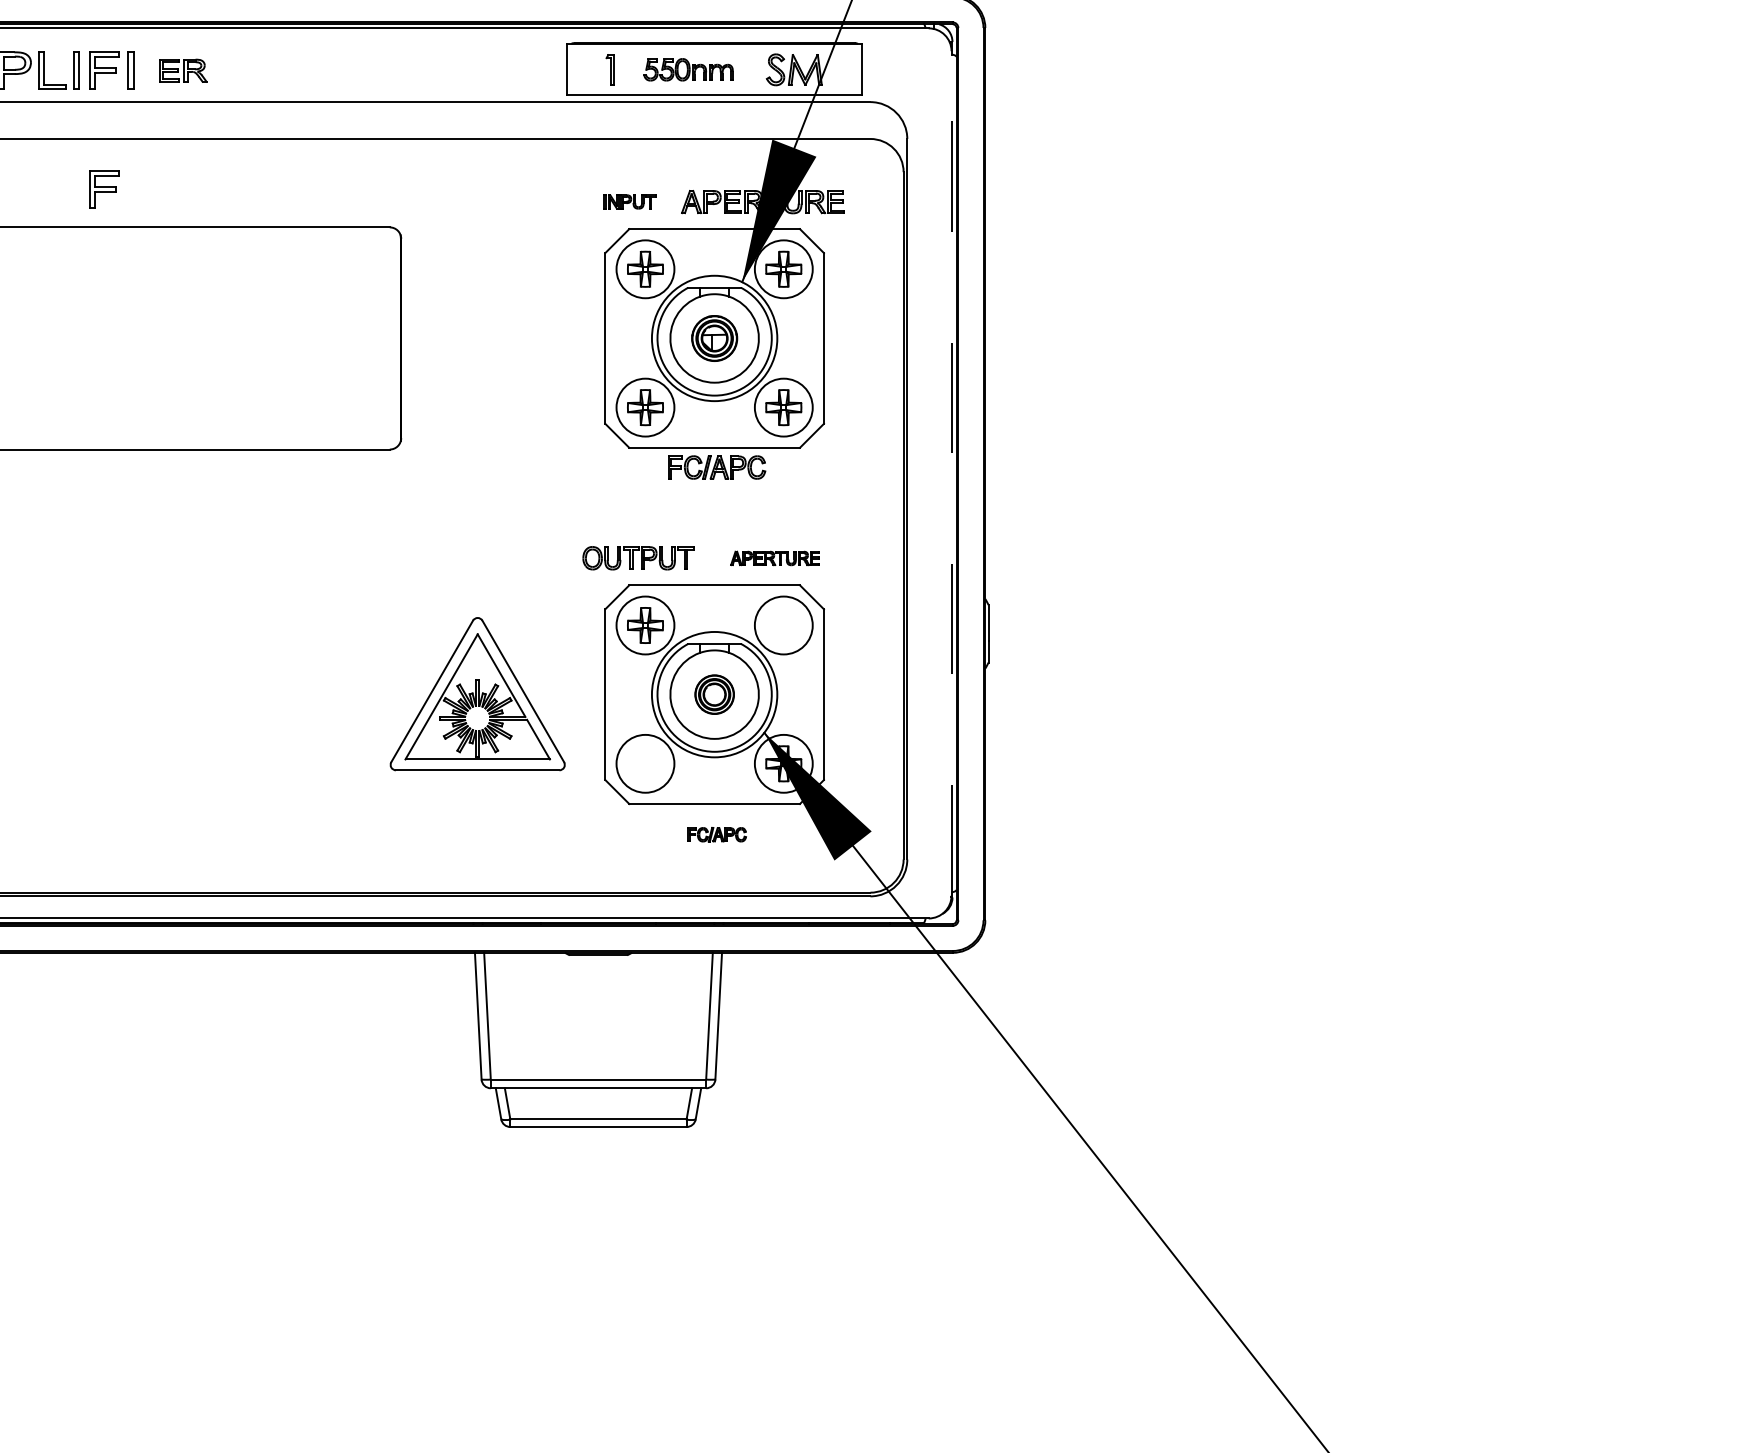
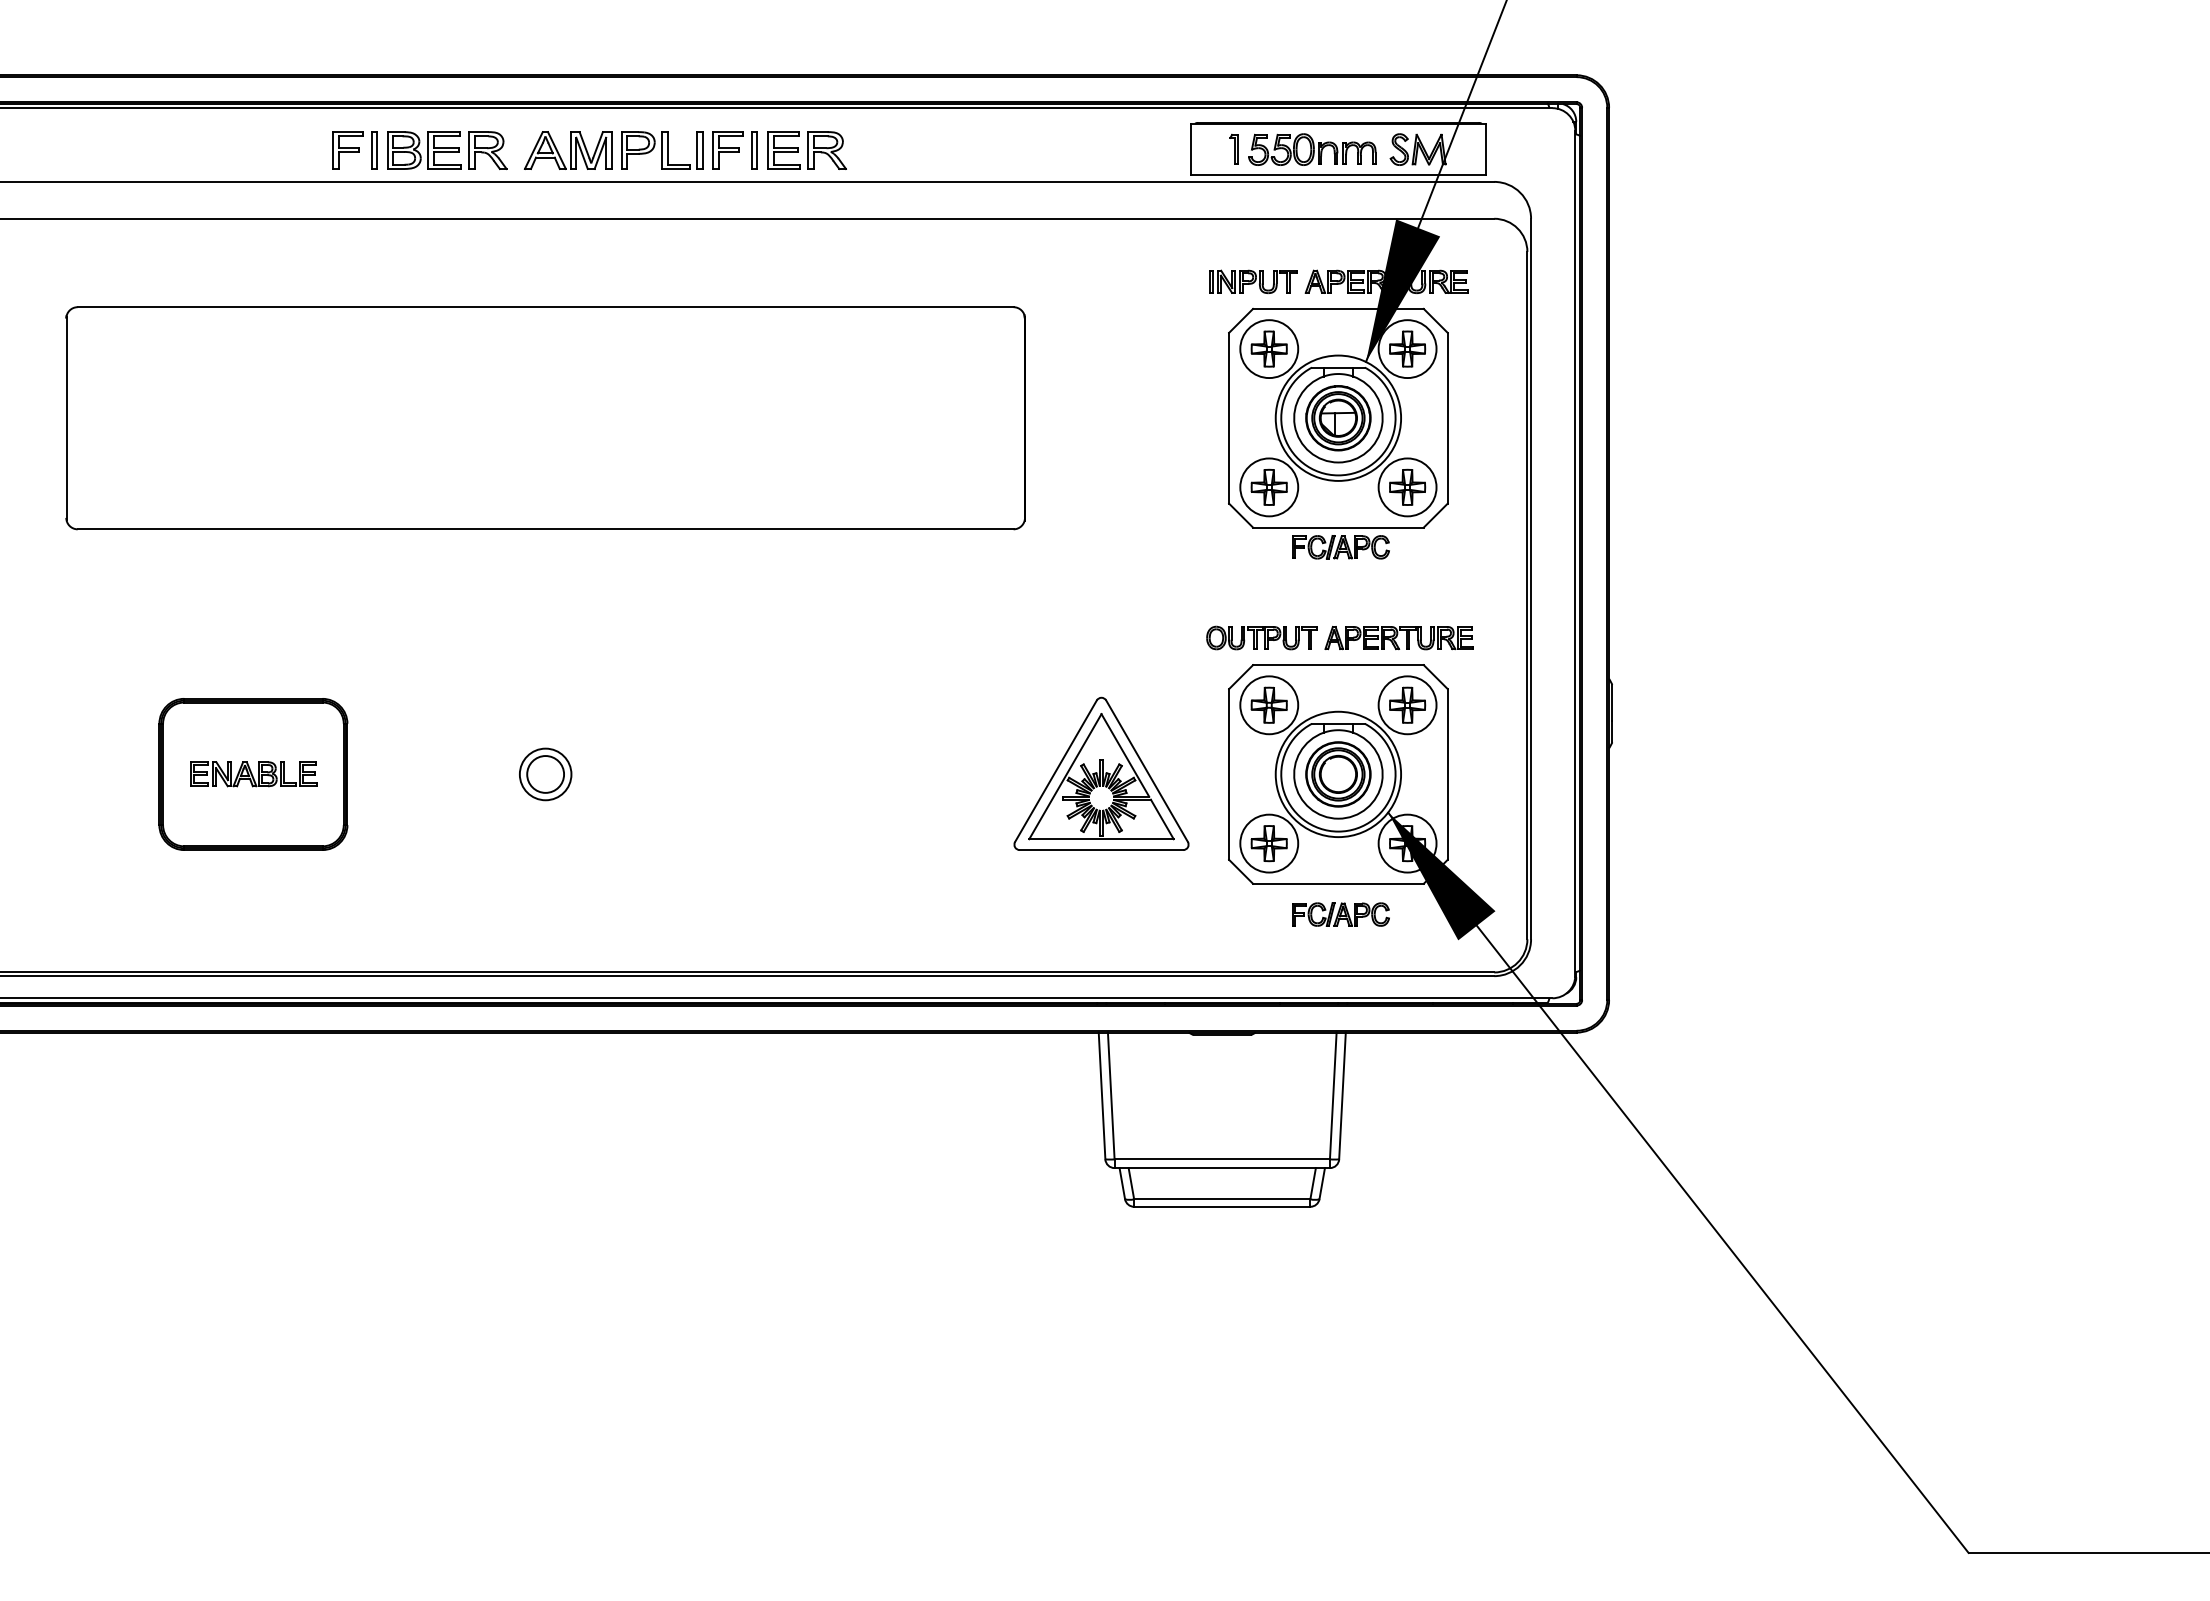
part: (688, 69) -> (1312, 149), size x1.43
part: (182, 70) -> (806, 150), size x1.67
part: (103, 189) -> (727, 269), removed
part: (629, 201) -> (1253, 281), size x1.67
part: (714, 338) -> (1338, 418), size x1.43
line: (951, 472) -> (1575, 552), dashed -> solid
part: (774, 558) -> (1398, 638), size x1.67
part: (783, 624) -> (1407, 704), added
part: (714, 694) -> (1338, 774), size x1.67
part: (644, 763) -> (1268, 843), added
part: (716, 834) -> (1340, 914), size x1.67

